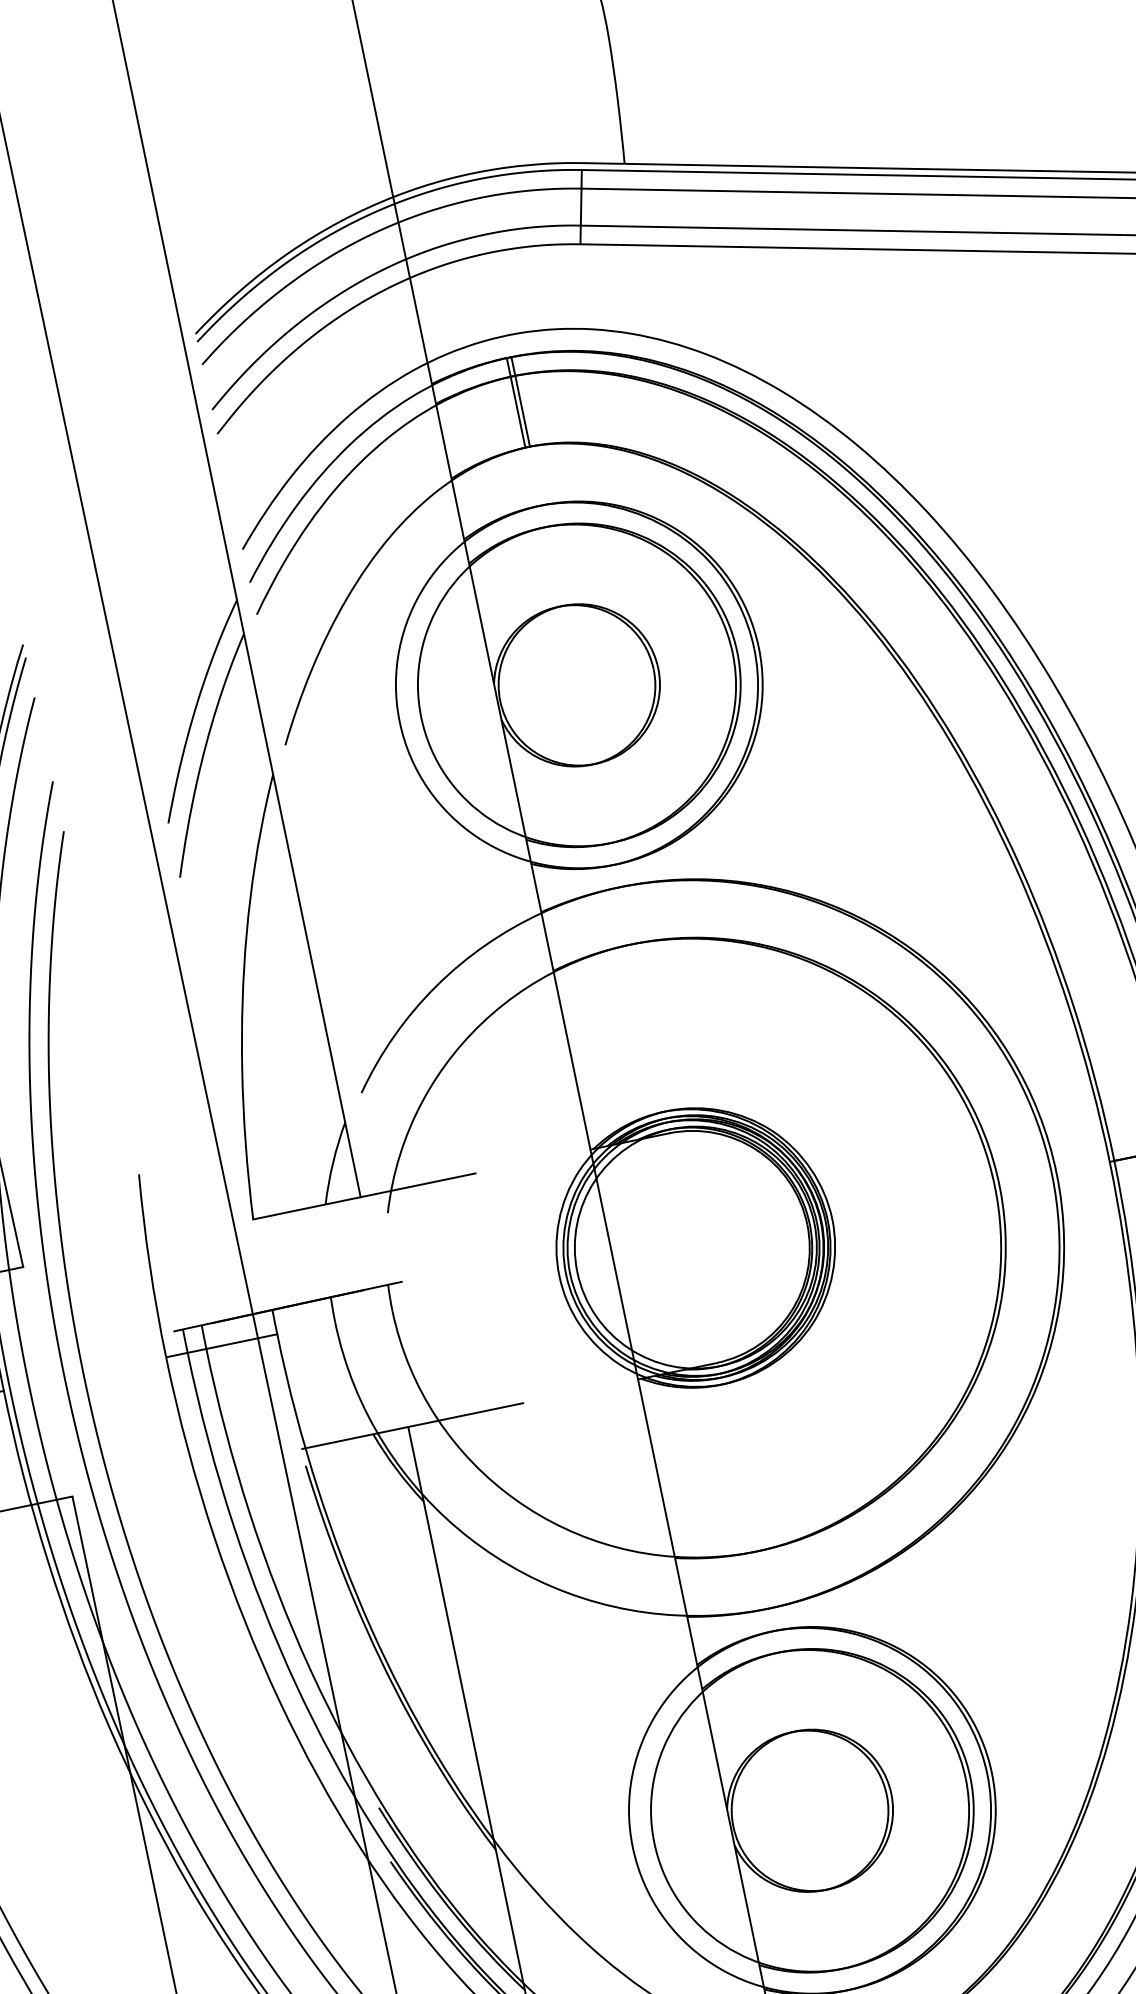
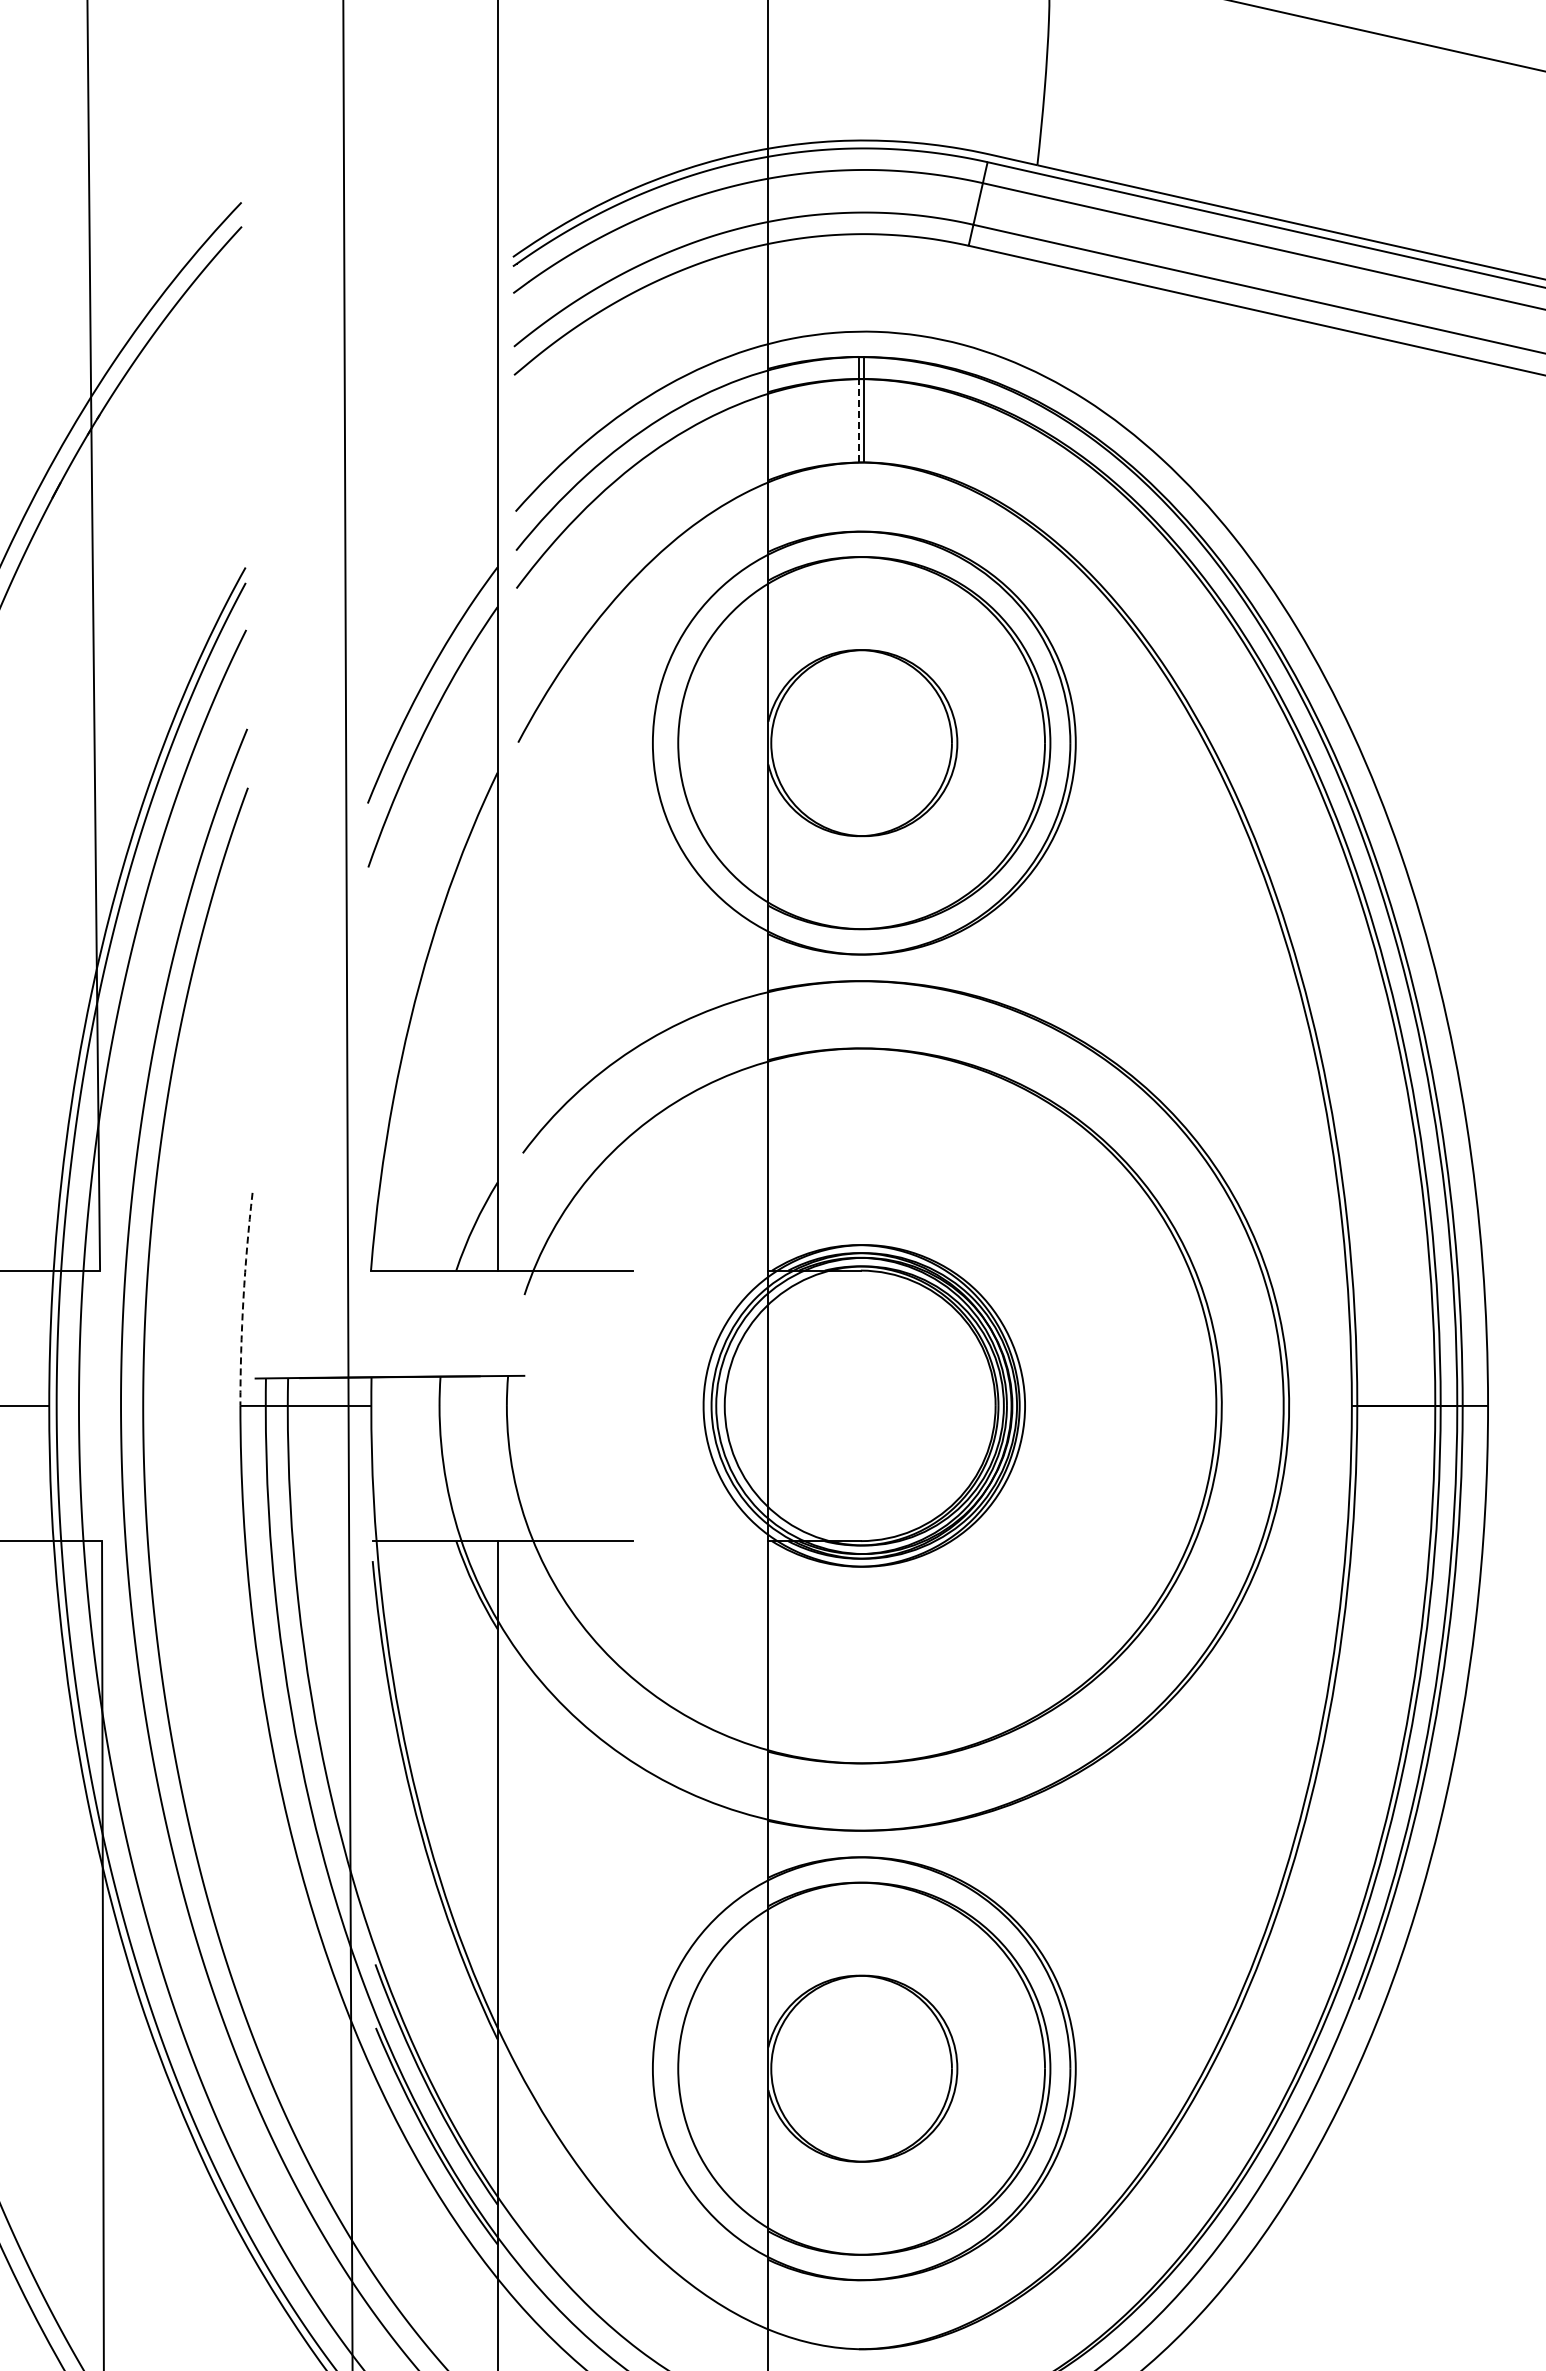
line: (517, 412) -> (858, 420), solid -> dashed
arc: (150, 1266) -> (243, 1299), solid -> dashed

